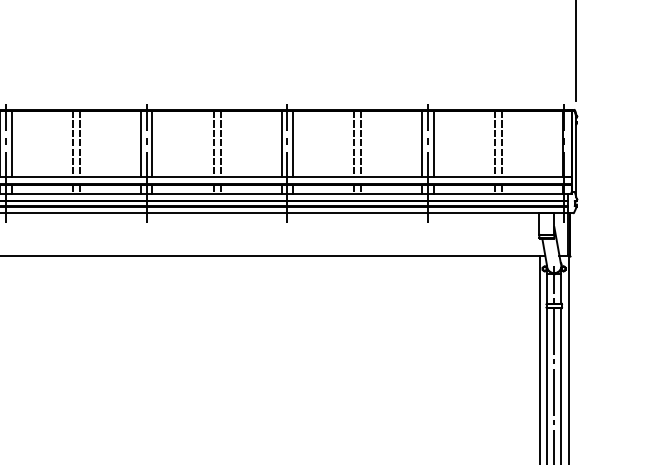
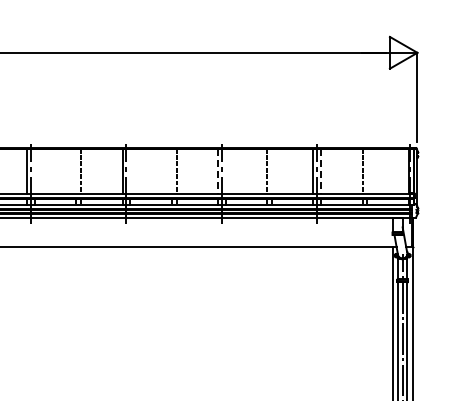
line: (12, 143) -> (35, 170), removed
line: (72, 143) -> (76, 170), removed
line: (152, 143) -> (130, 170), removed
line: (213, 143) -> (171, 170), removed
line: (292, 143) -> (225, 170), removed
line: (360, 143) -> (271, 170), removed
line: (502, 143) -> (367, 170), removed
line: (280, 144) -> (217, 171), solid -> dashed
line: (434, 144) -> (321, 171), solid -> dashed

